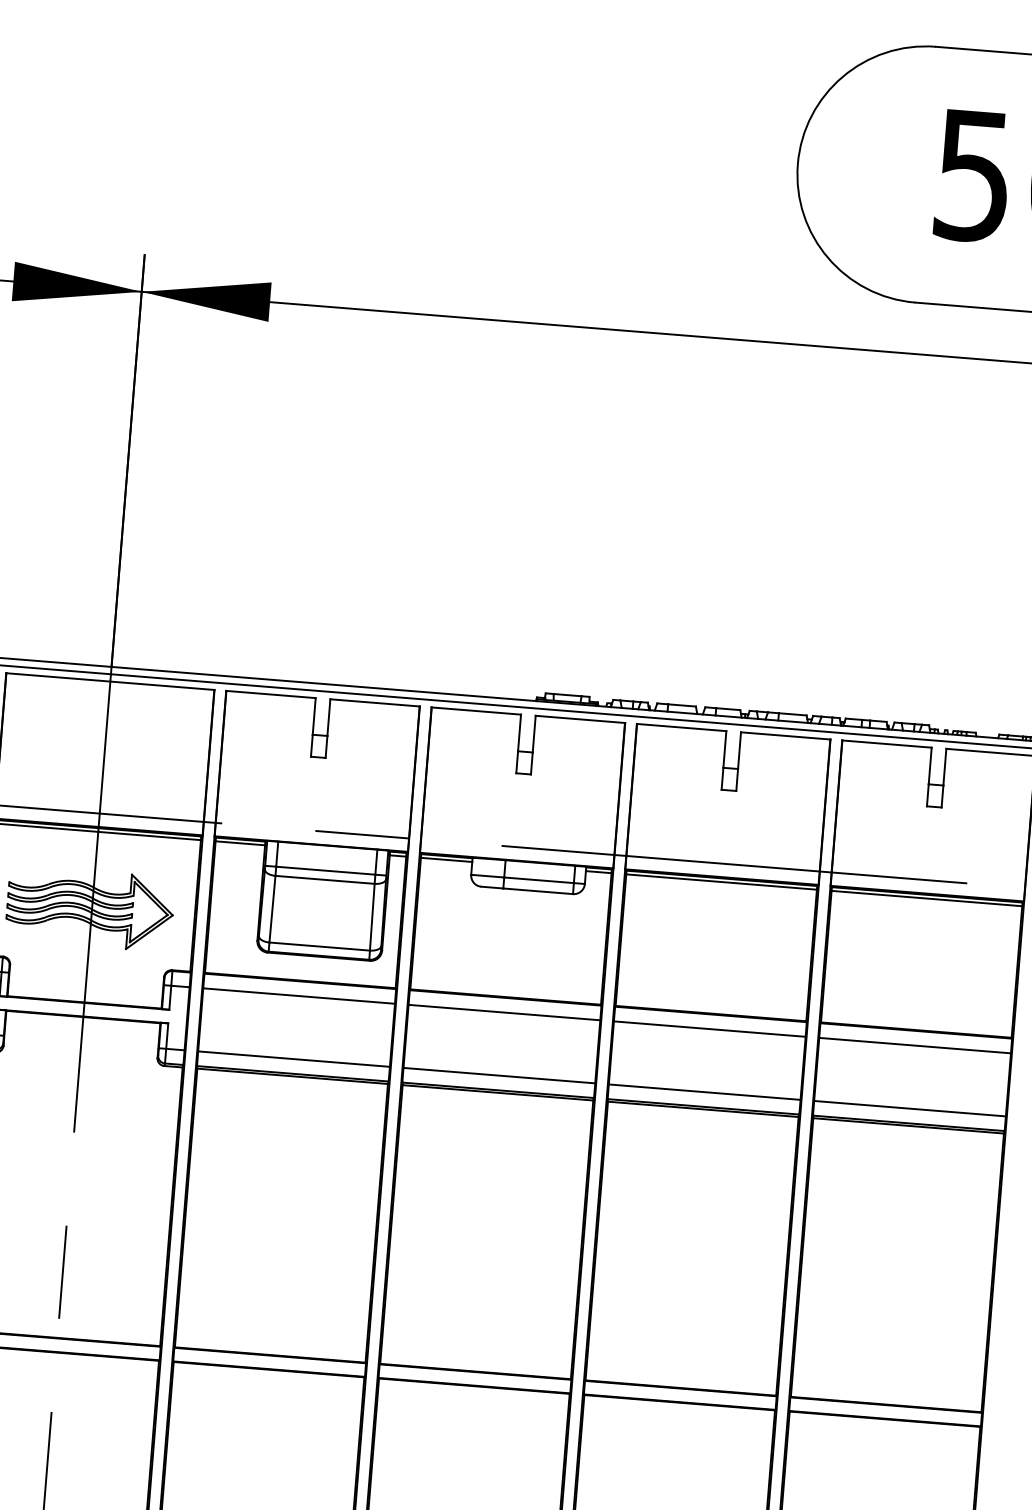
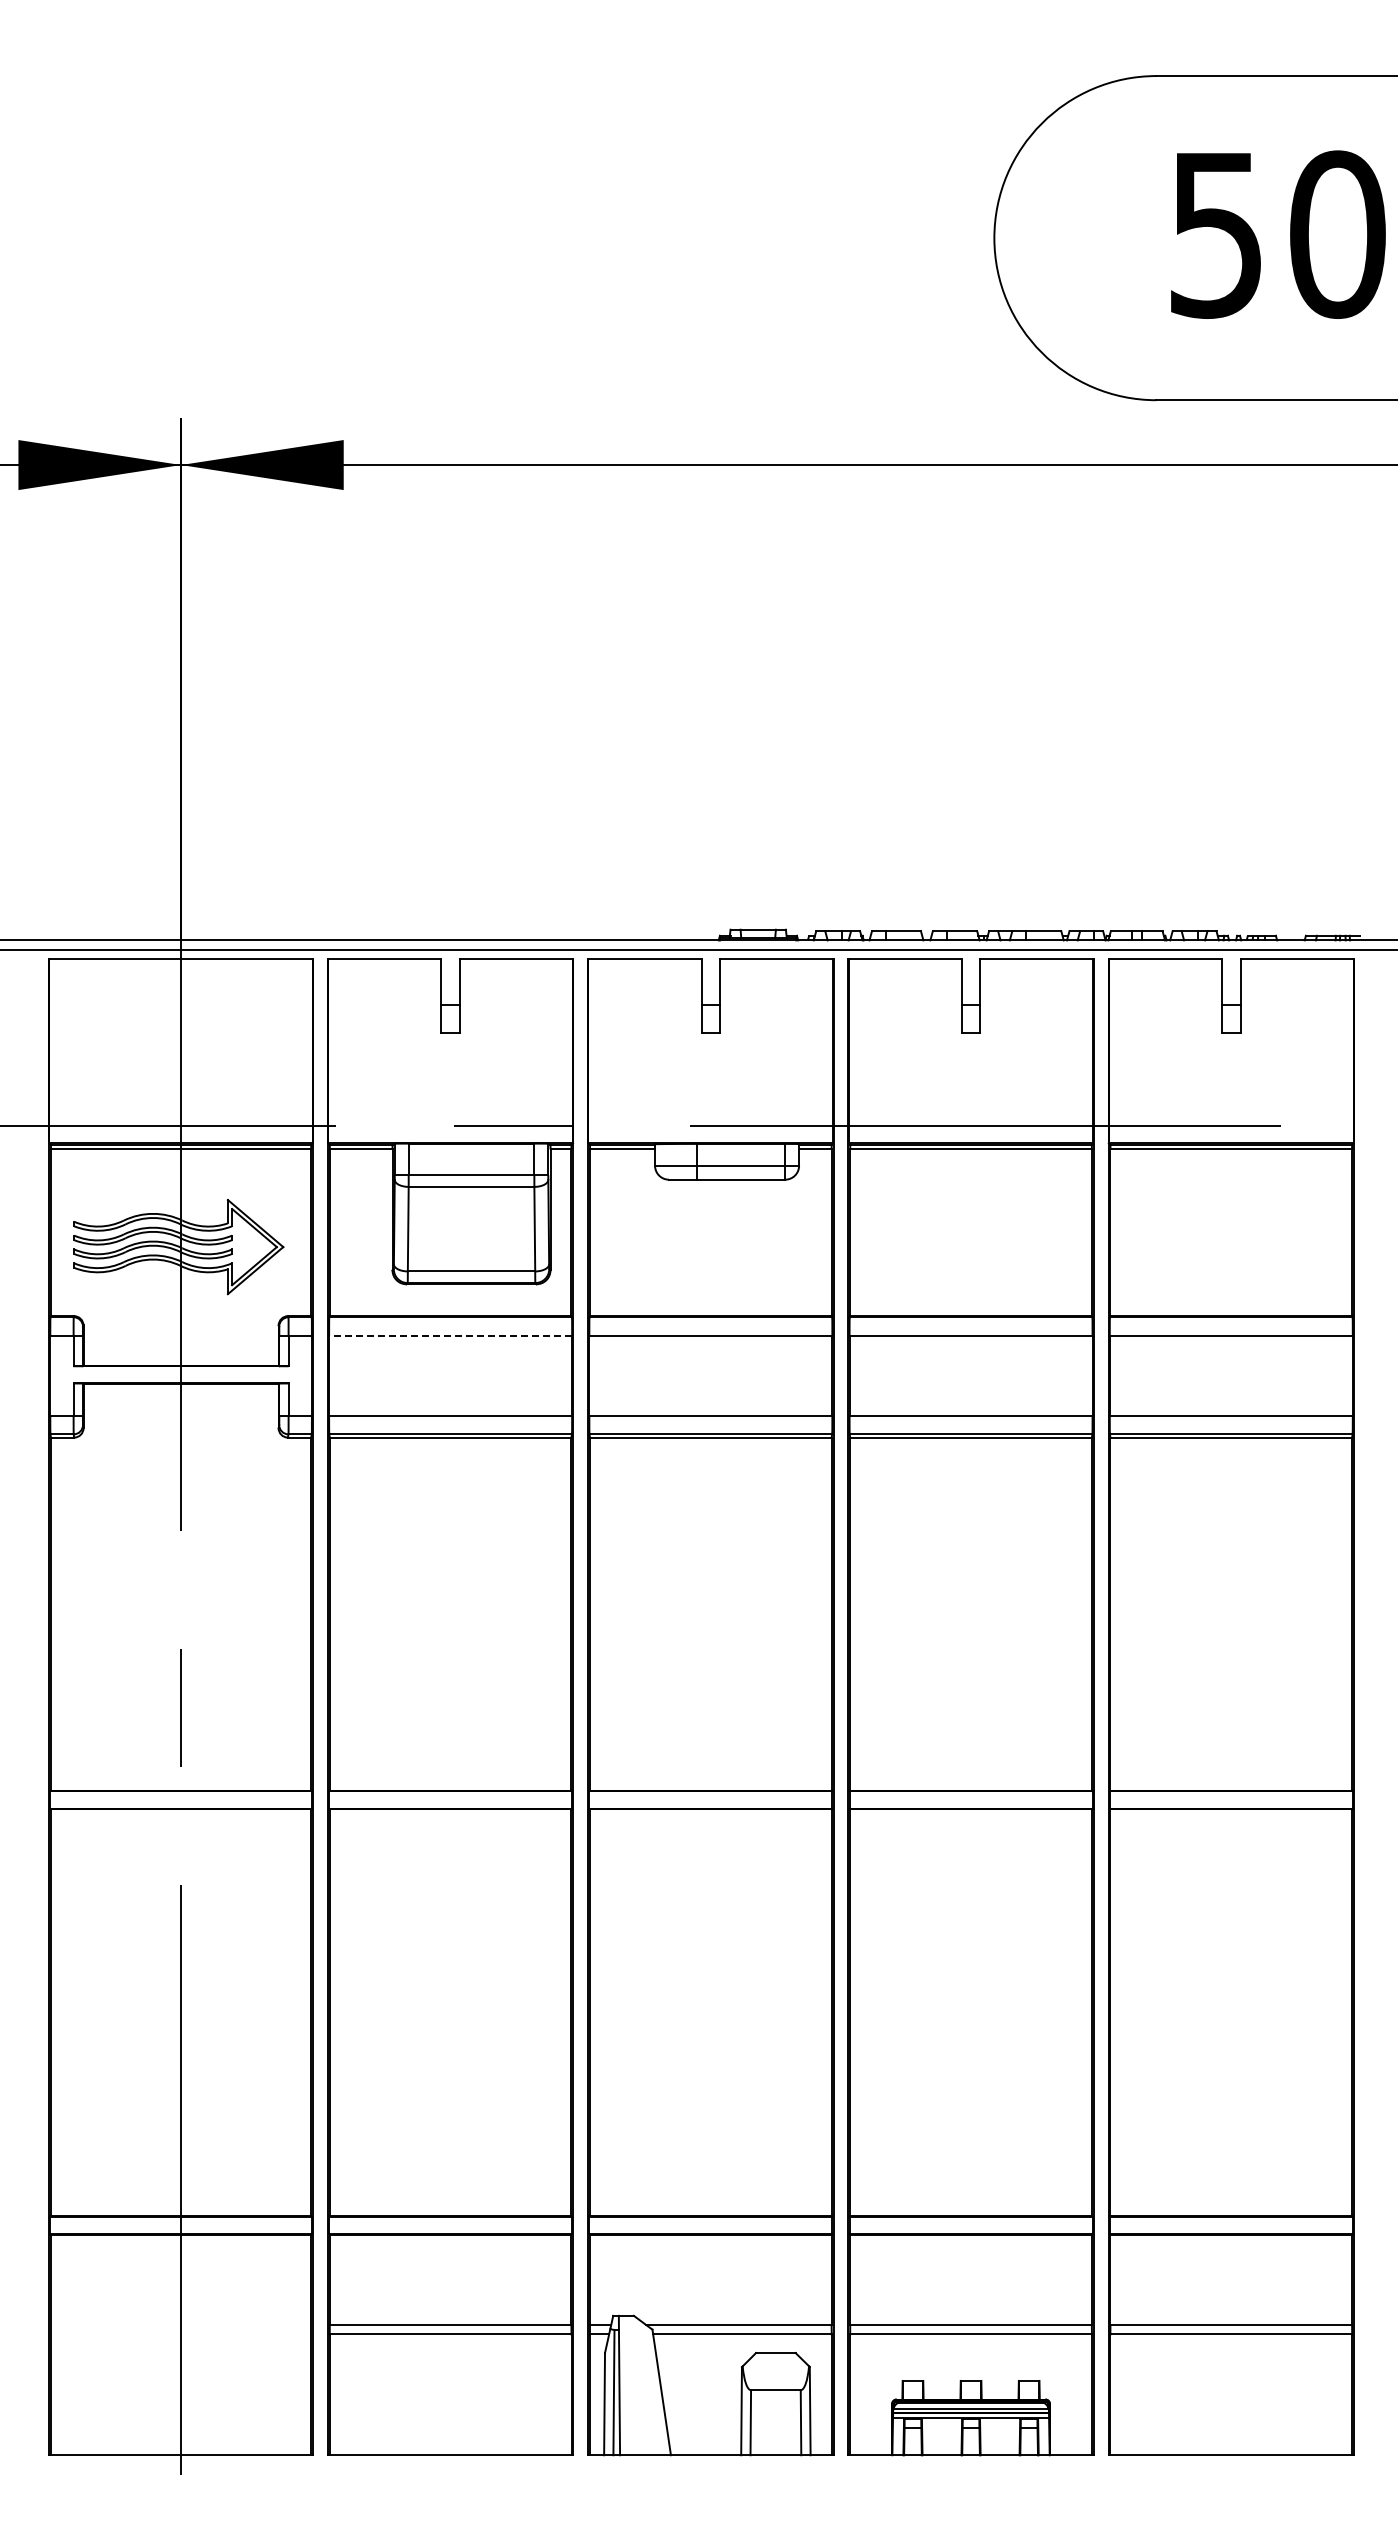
line: (299, 995) -> (450, 1335), solid -> dashed

